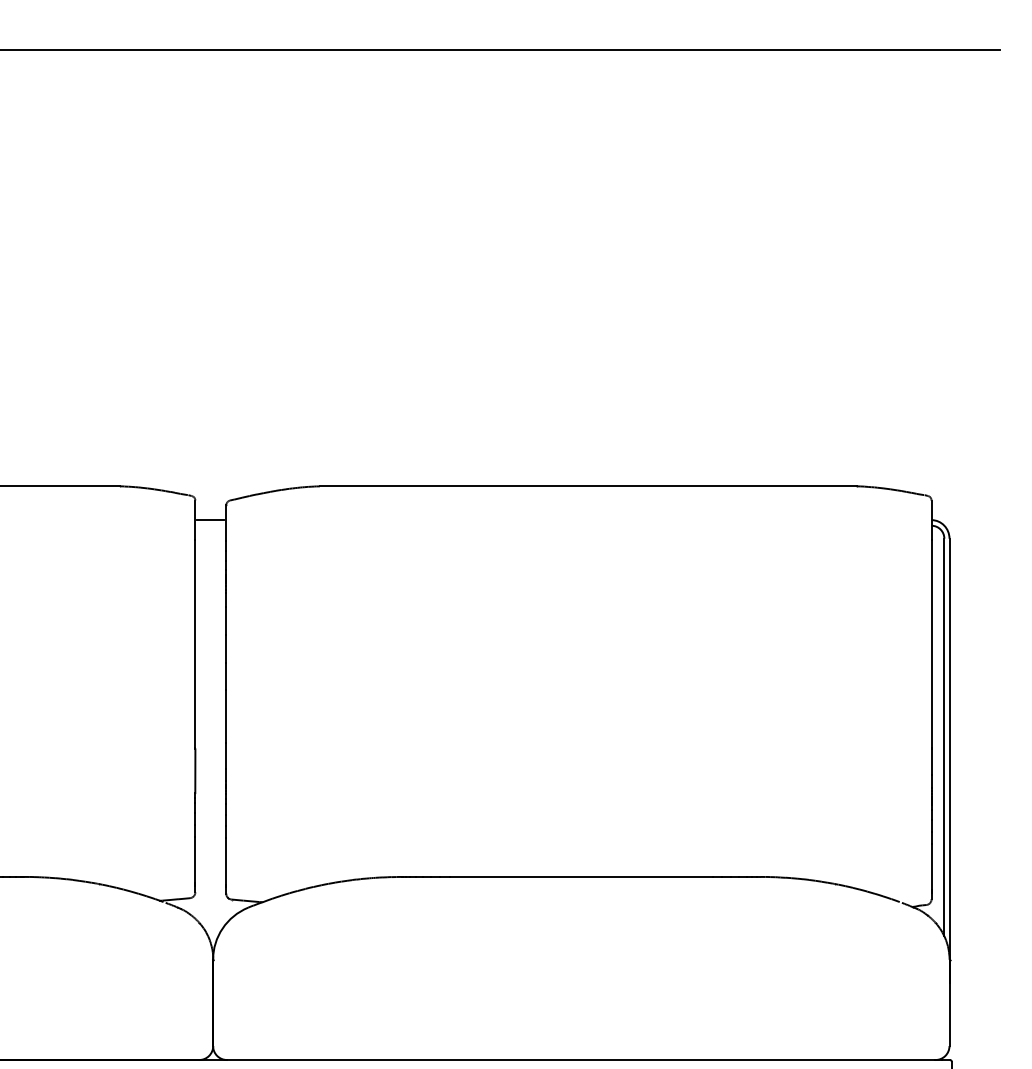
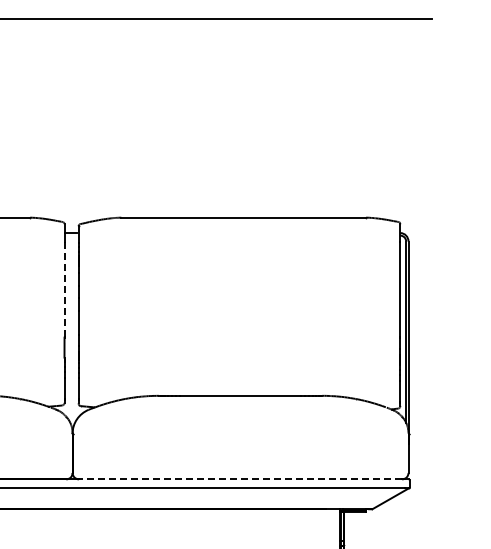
line: (195, 646) -> (64, 290), solid -> dashed
line: (581, 1060) -> (240, 479), solid -> dashed

